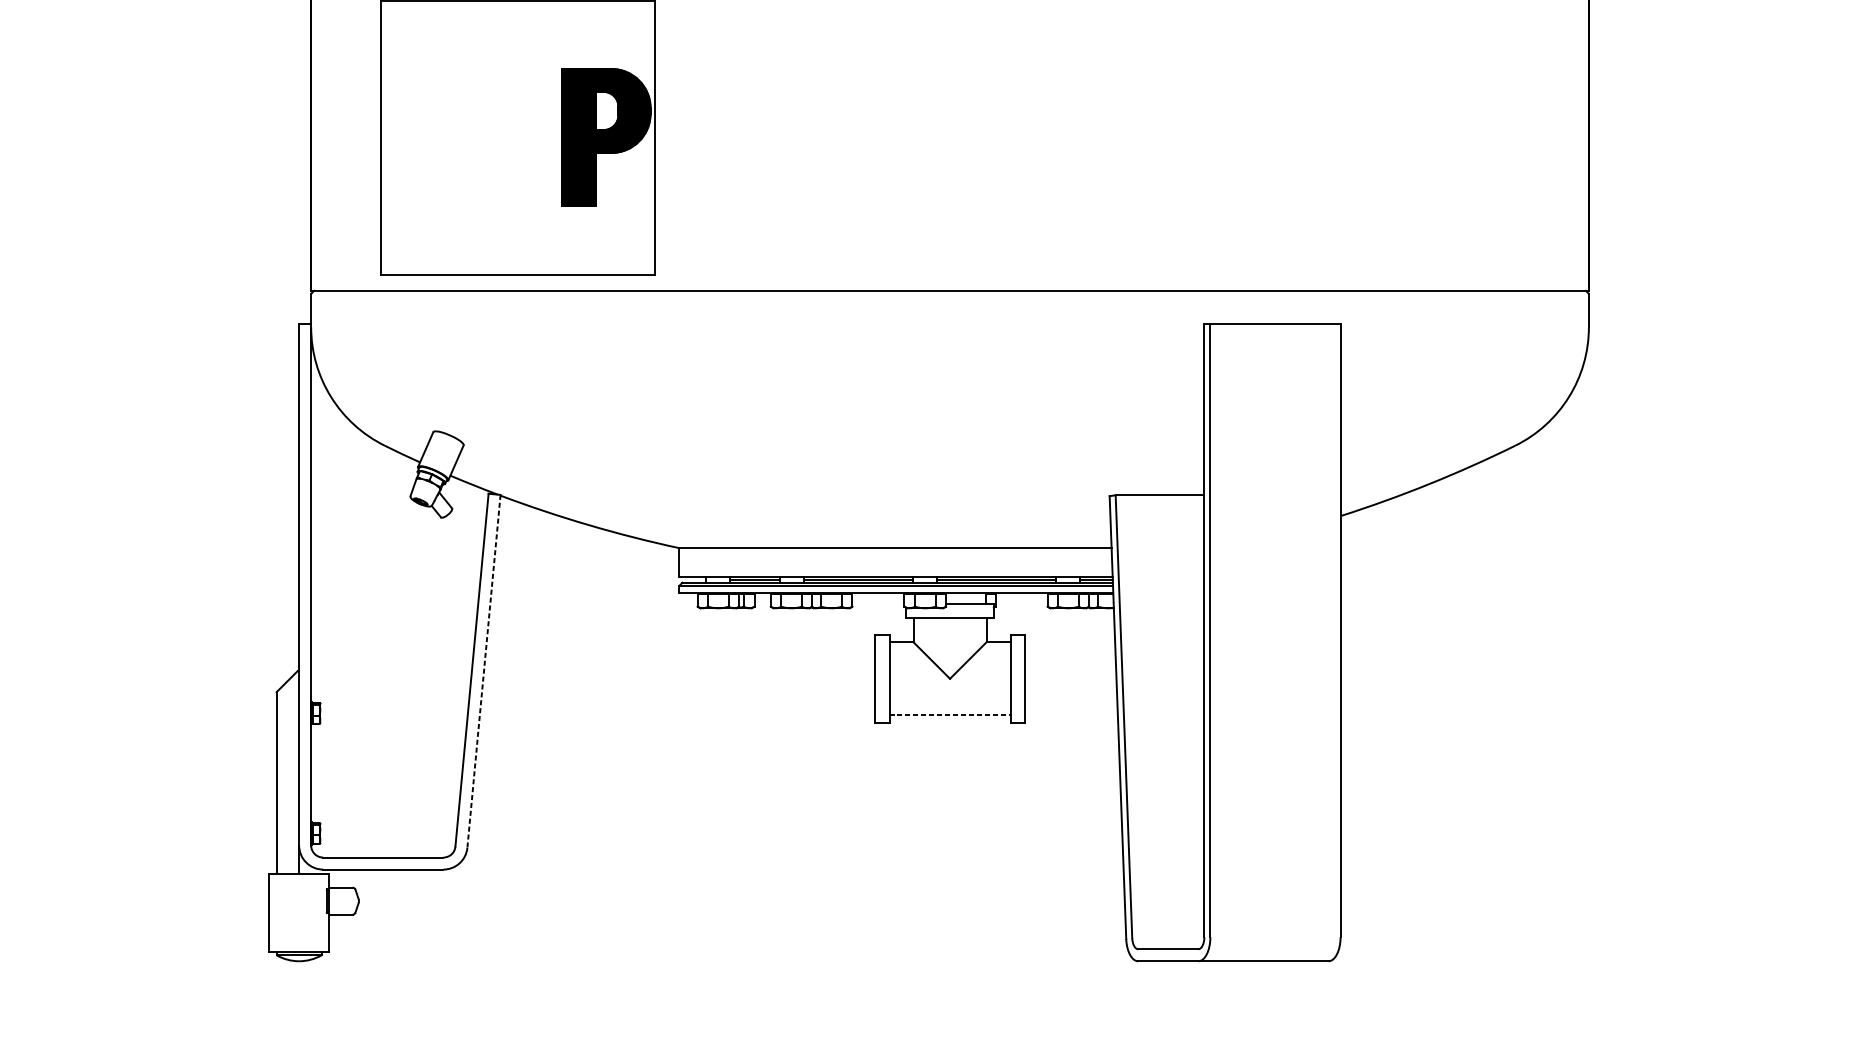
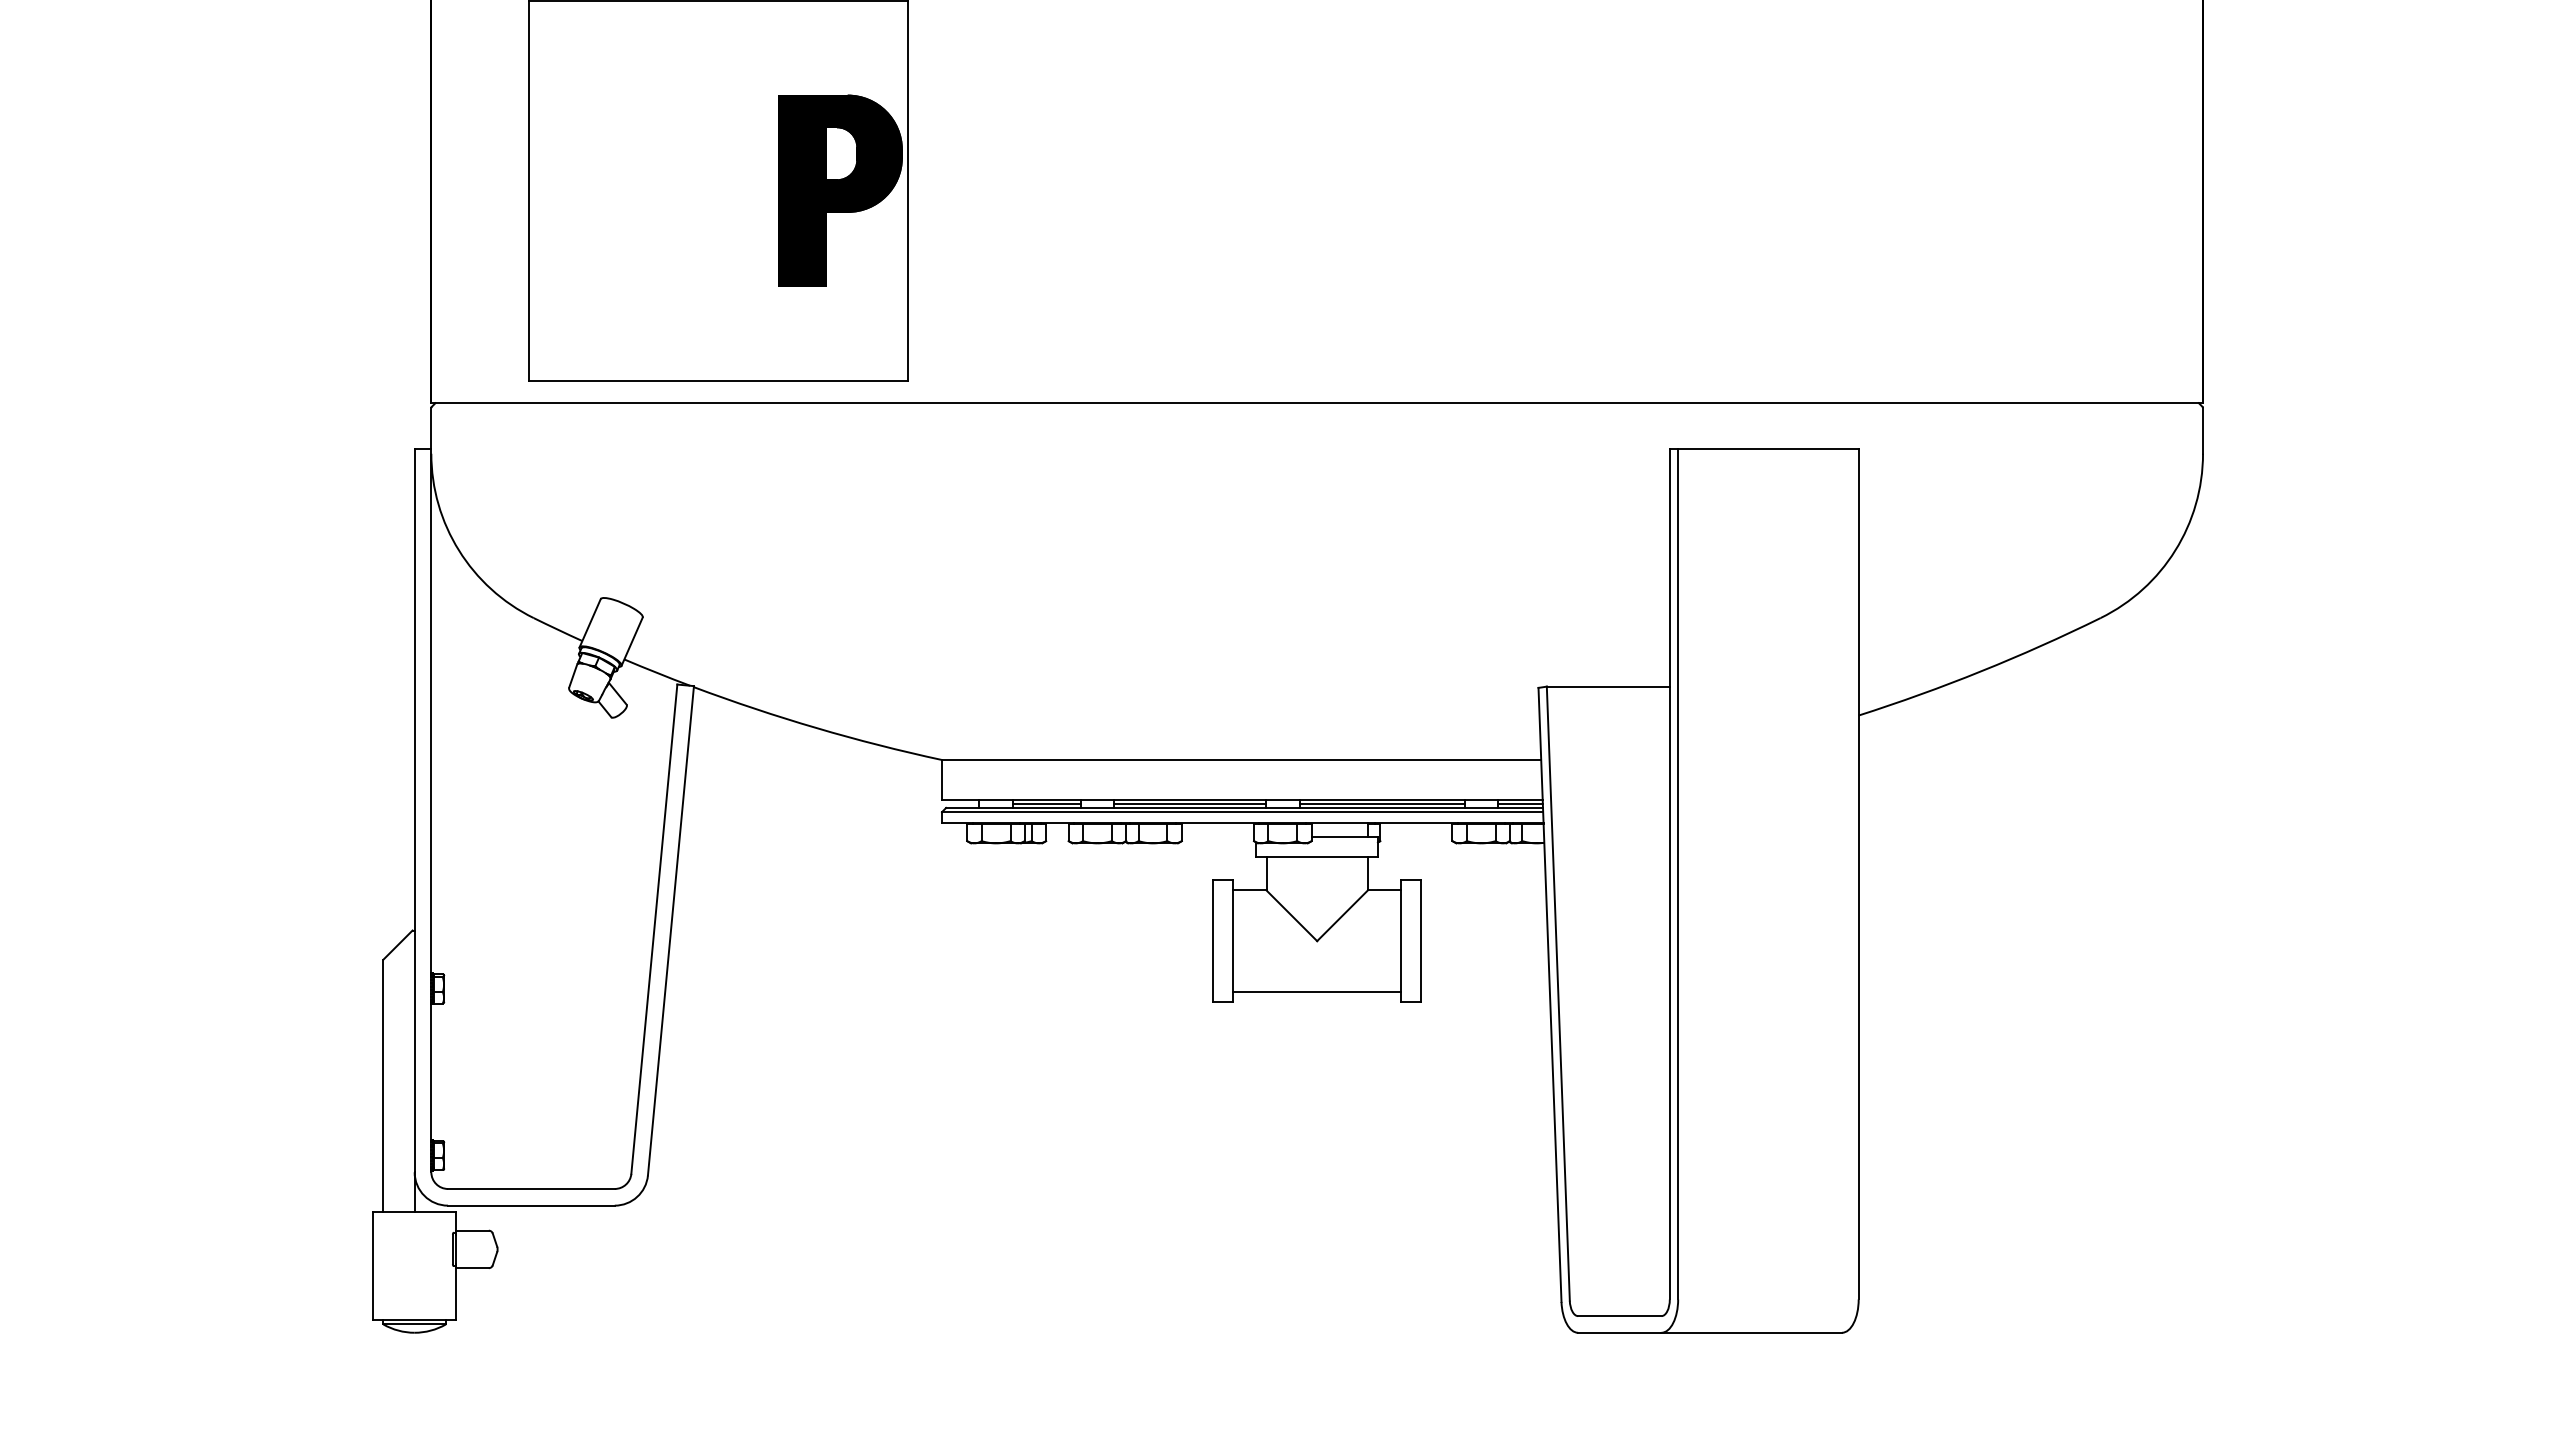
line: (483, 671) -> (670, 930), dashed -> solid
line: (950, 715) -> (1317, 991), dashed -> solid

